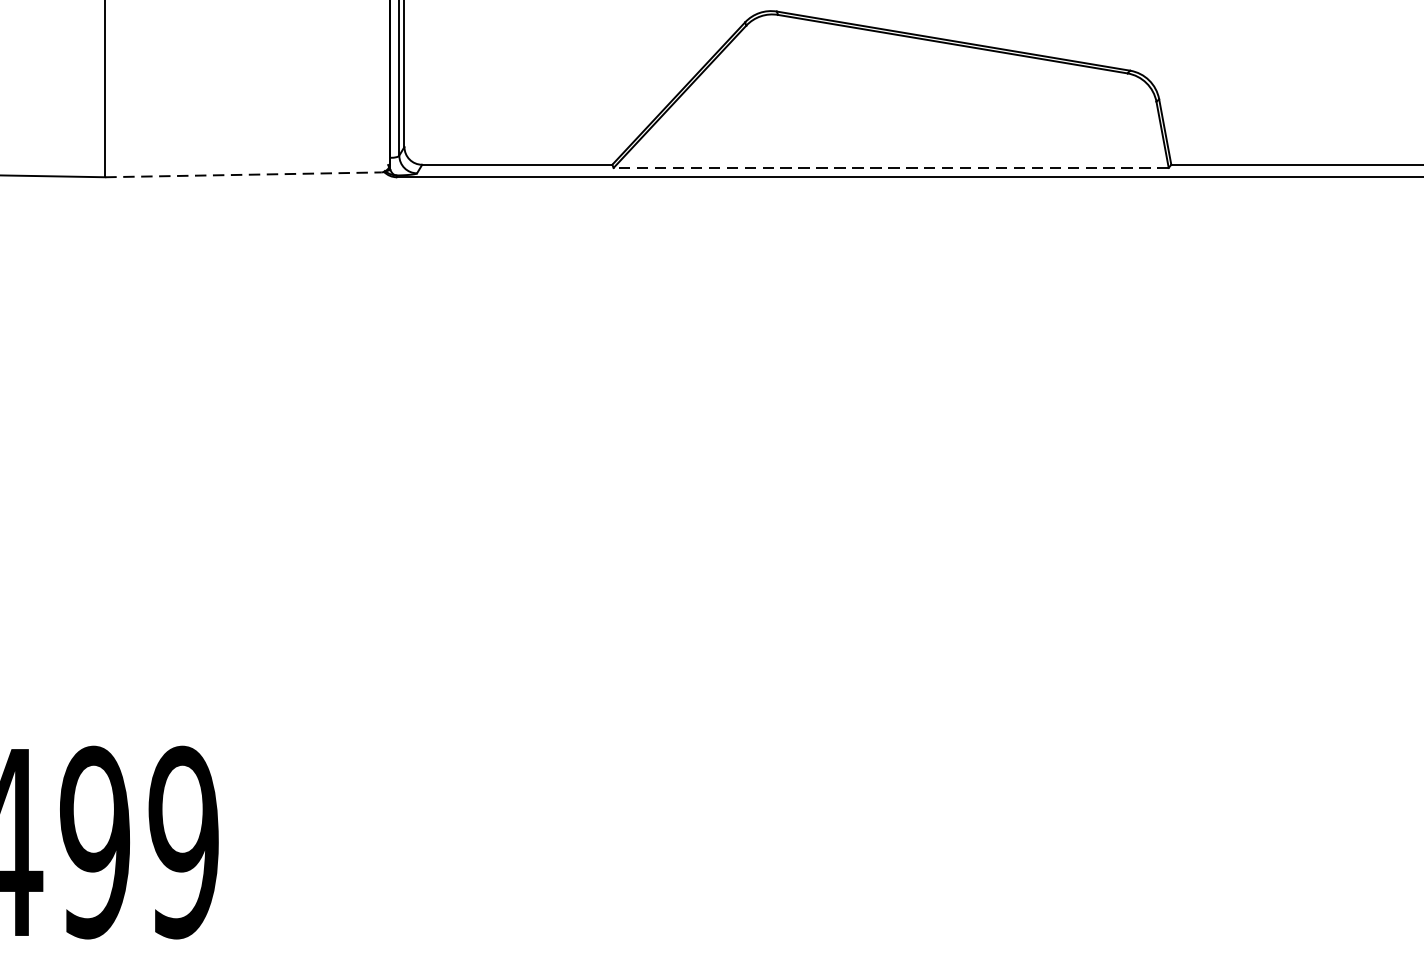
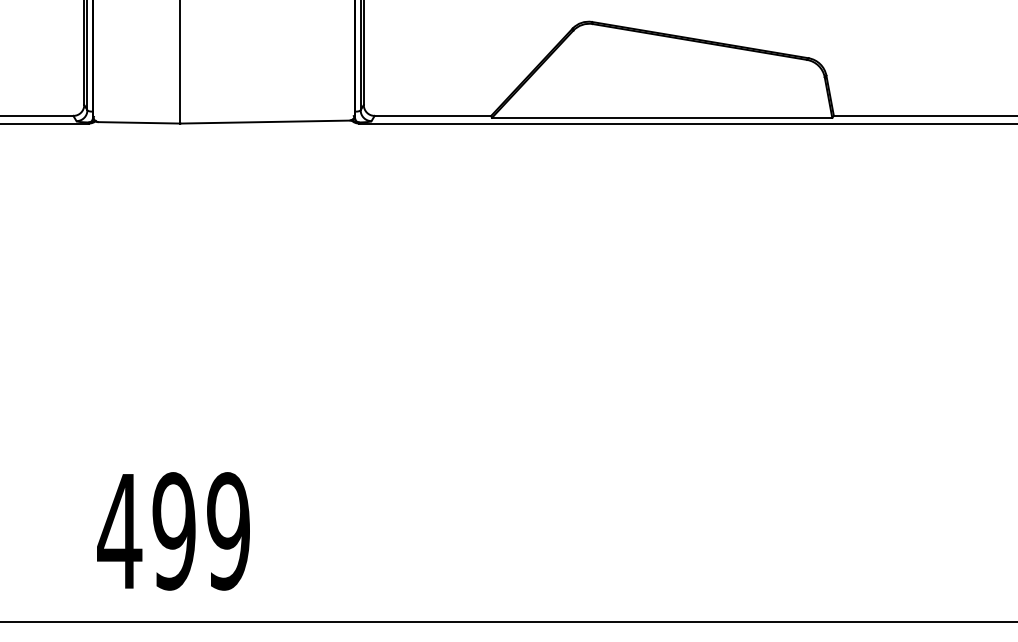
line: (890, 167) -> (661, 117), dashed -> solid
line: (242, 175) -> (264, 122), dashed -> solid

